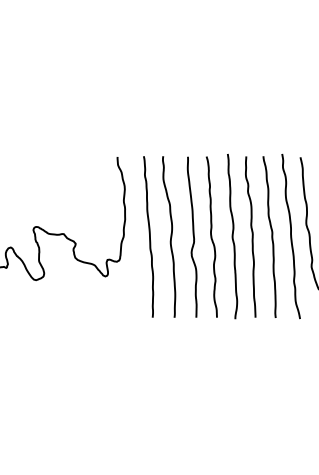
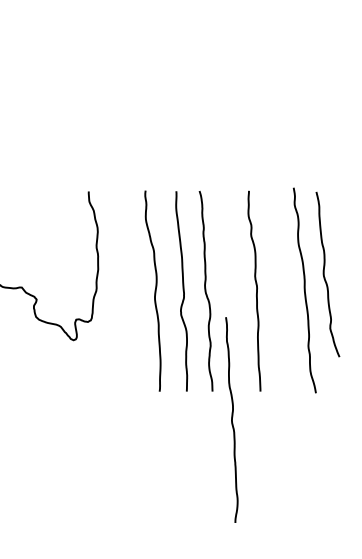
curve: (149, 236) -> (128, 290), removed
curve: (232, 236) -> (231, 419), moved
curve: (271, 236) -> (280, 290), removed

